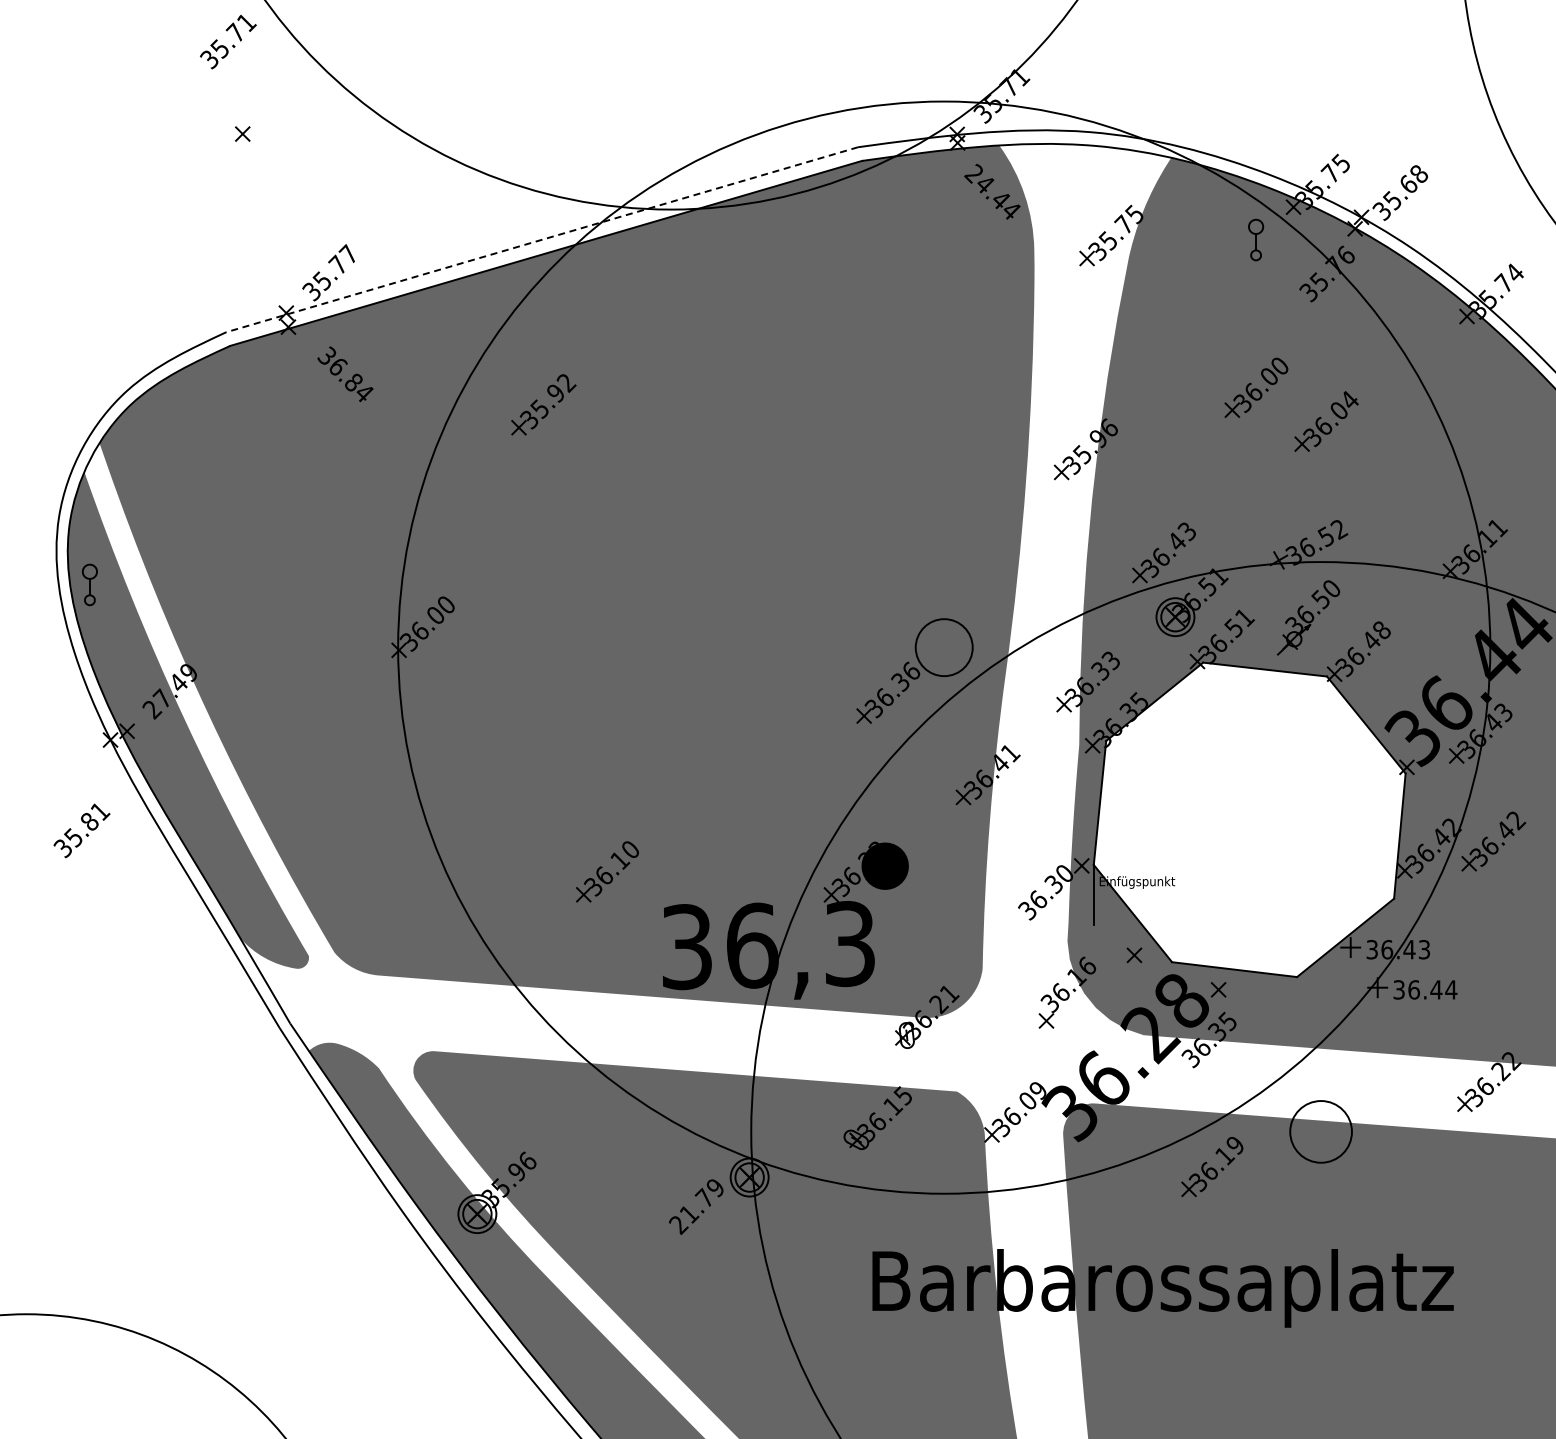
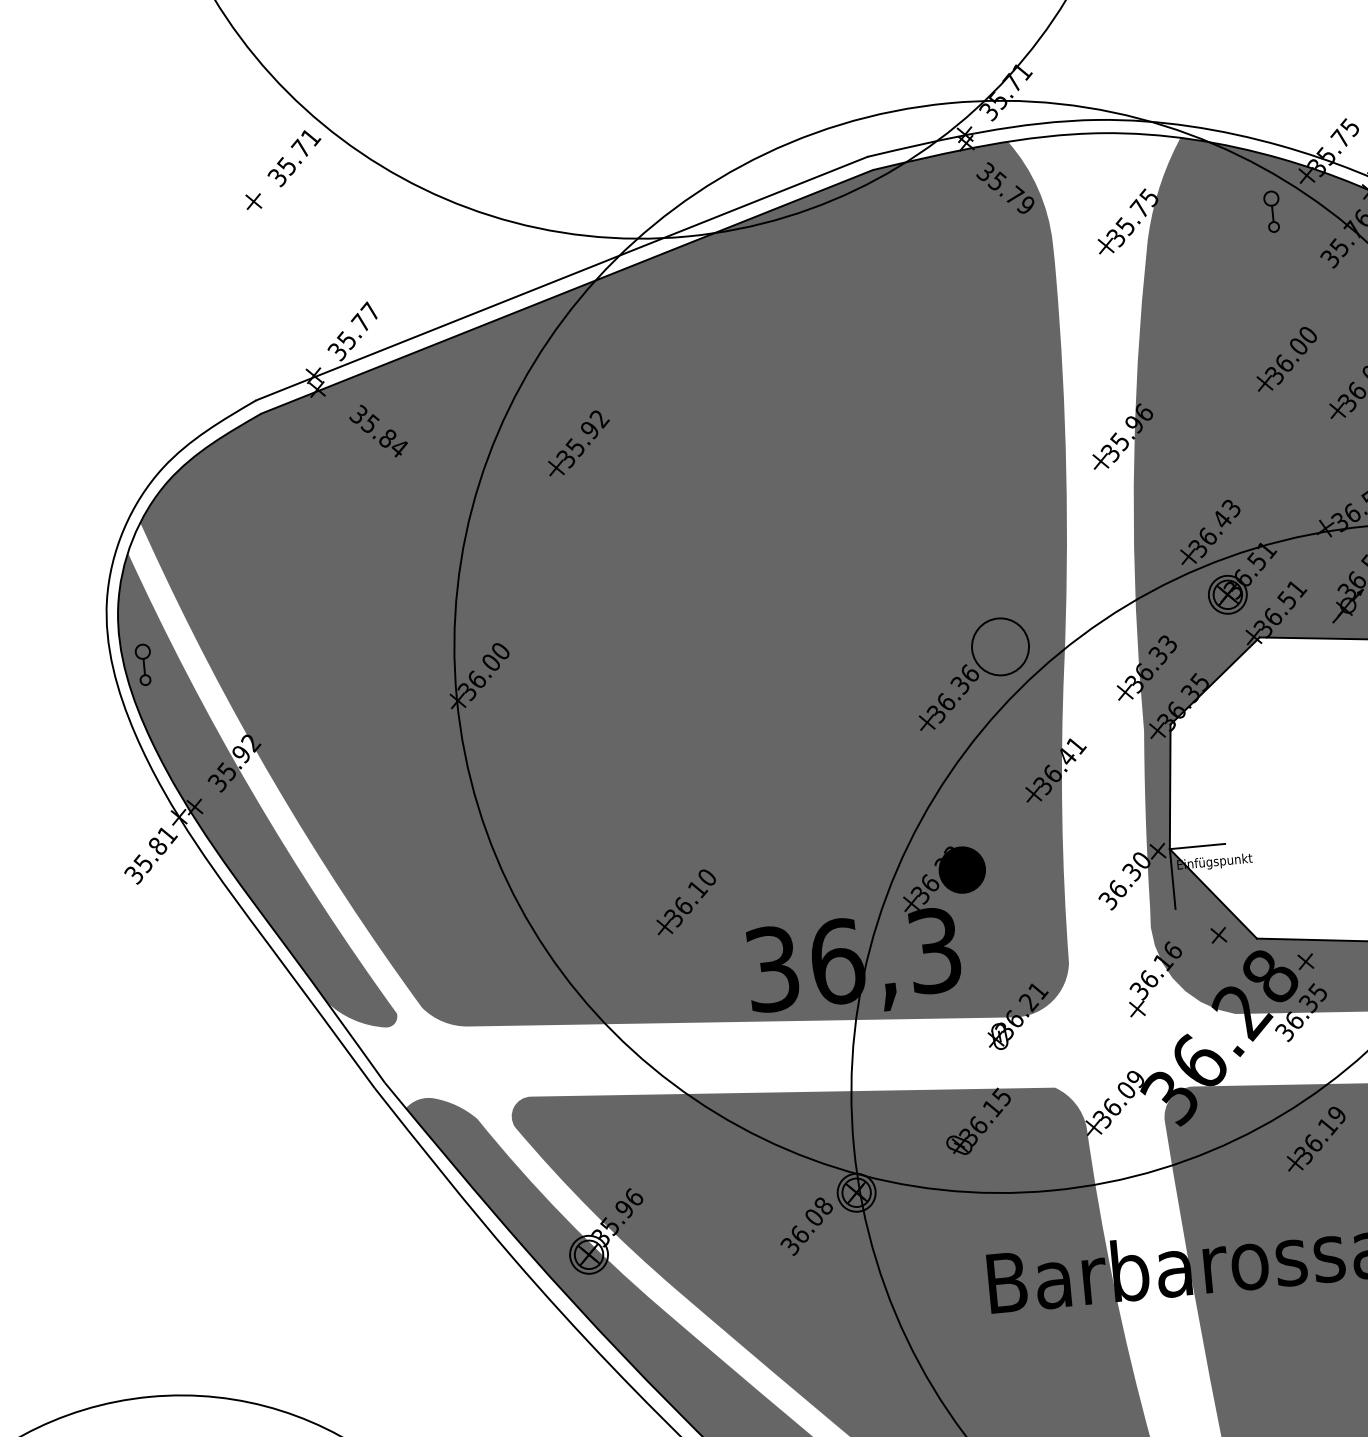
text: (228, 42) -> (294, 159), moved
text: (992, 191) -> (1005, 188), 24.44 -> 35.79
line: (541, 239) -> (561, 278), dashed -> solid
text: (337, 366) -> (370, 424), 36.84 -> 35.84
text: (170, 692) -> (234, 764), 27.49 -> 35.92
text: (81, 830) -> (150, 855), moved
line: (1121, 864) -> (1197, 846), added
text: (696, 1206) -> (806, 1226), 21.79 -> 36.08

